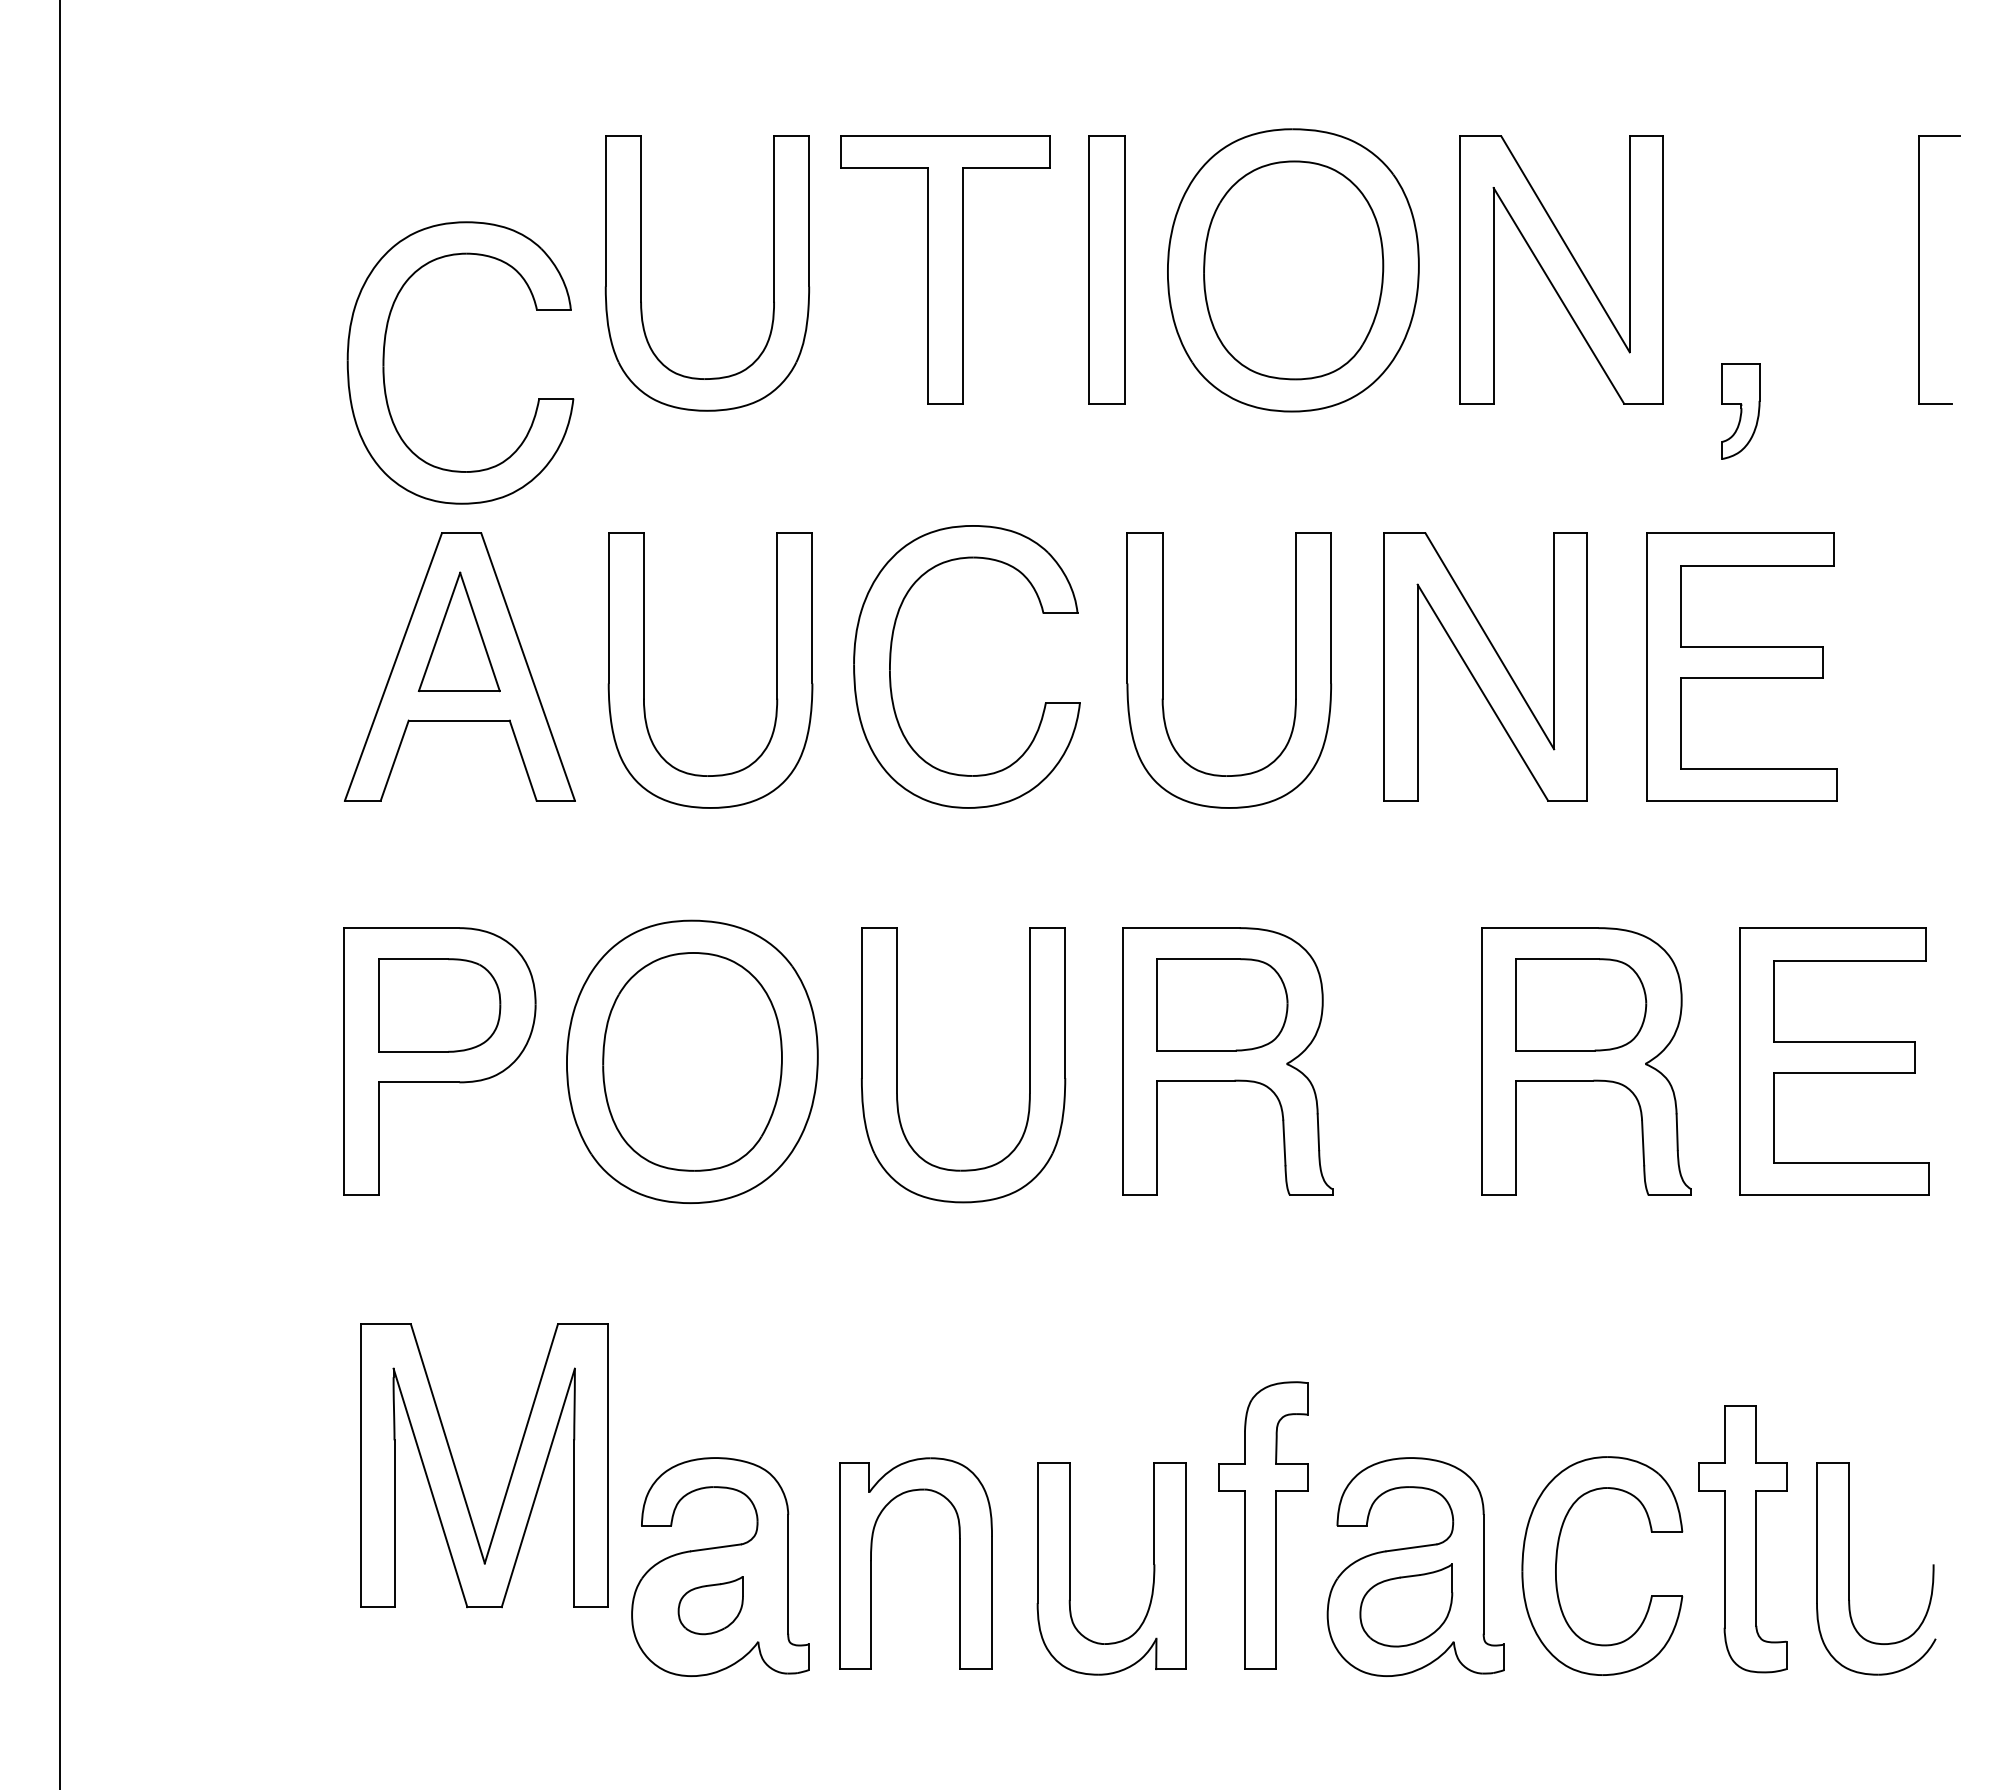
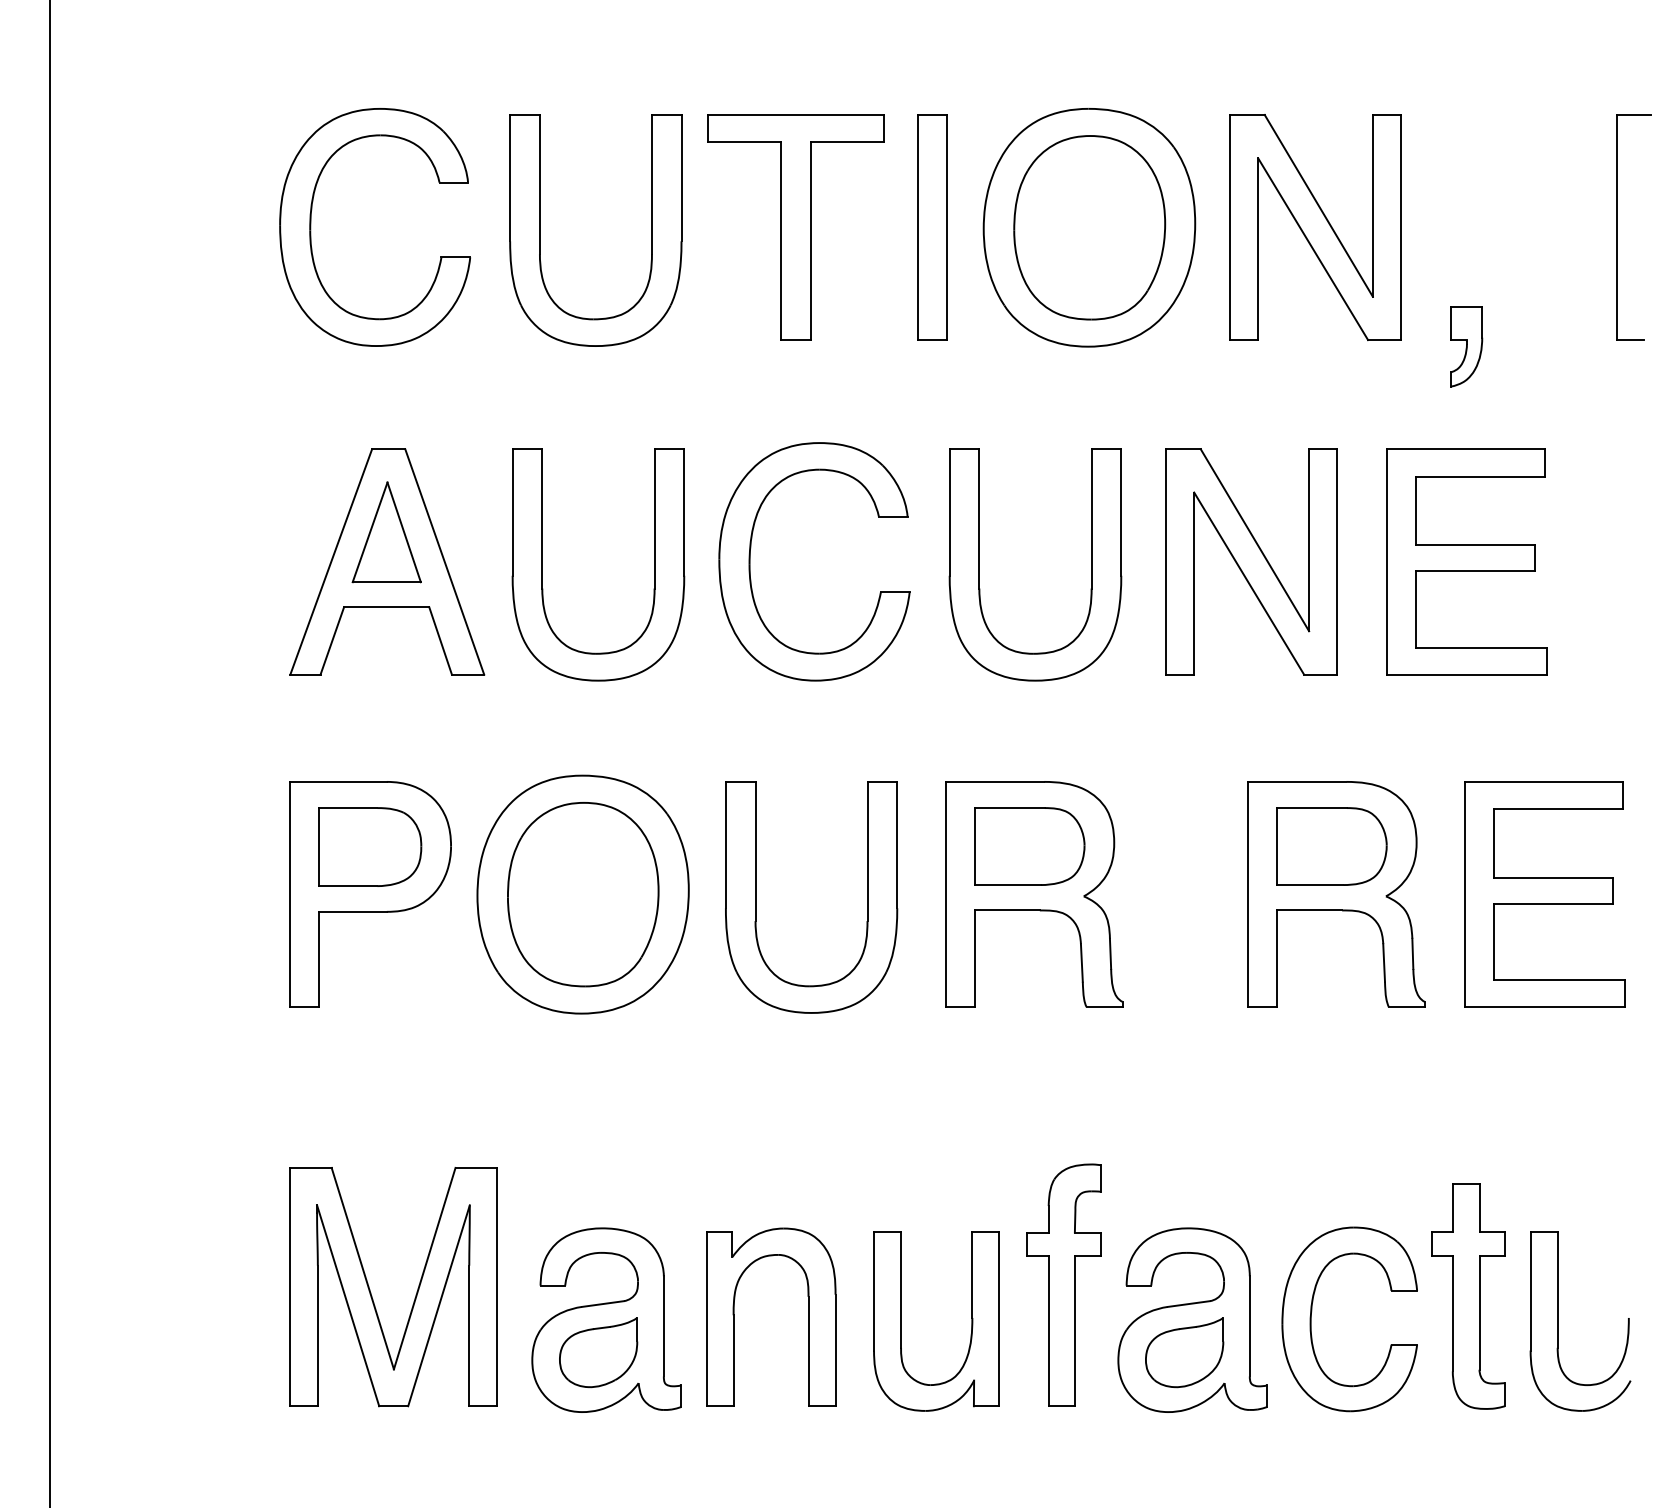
part: (384, 362) -> (311, 227), moved
part: (457, 1470) -> (370, 1291), moved
part: (710, 1605) -> (598, 1352), size x1.43

